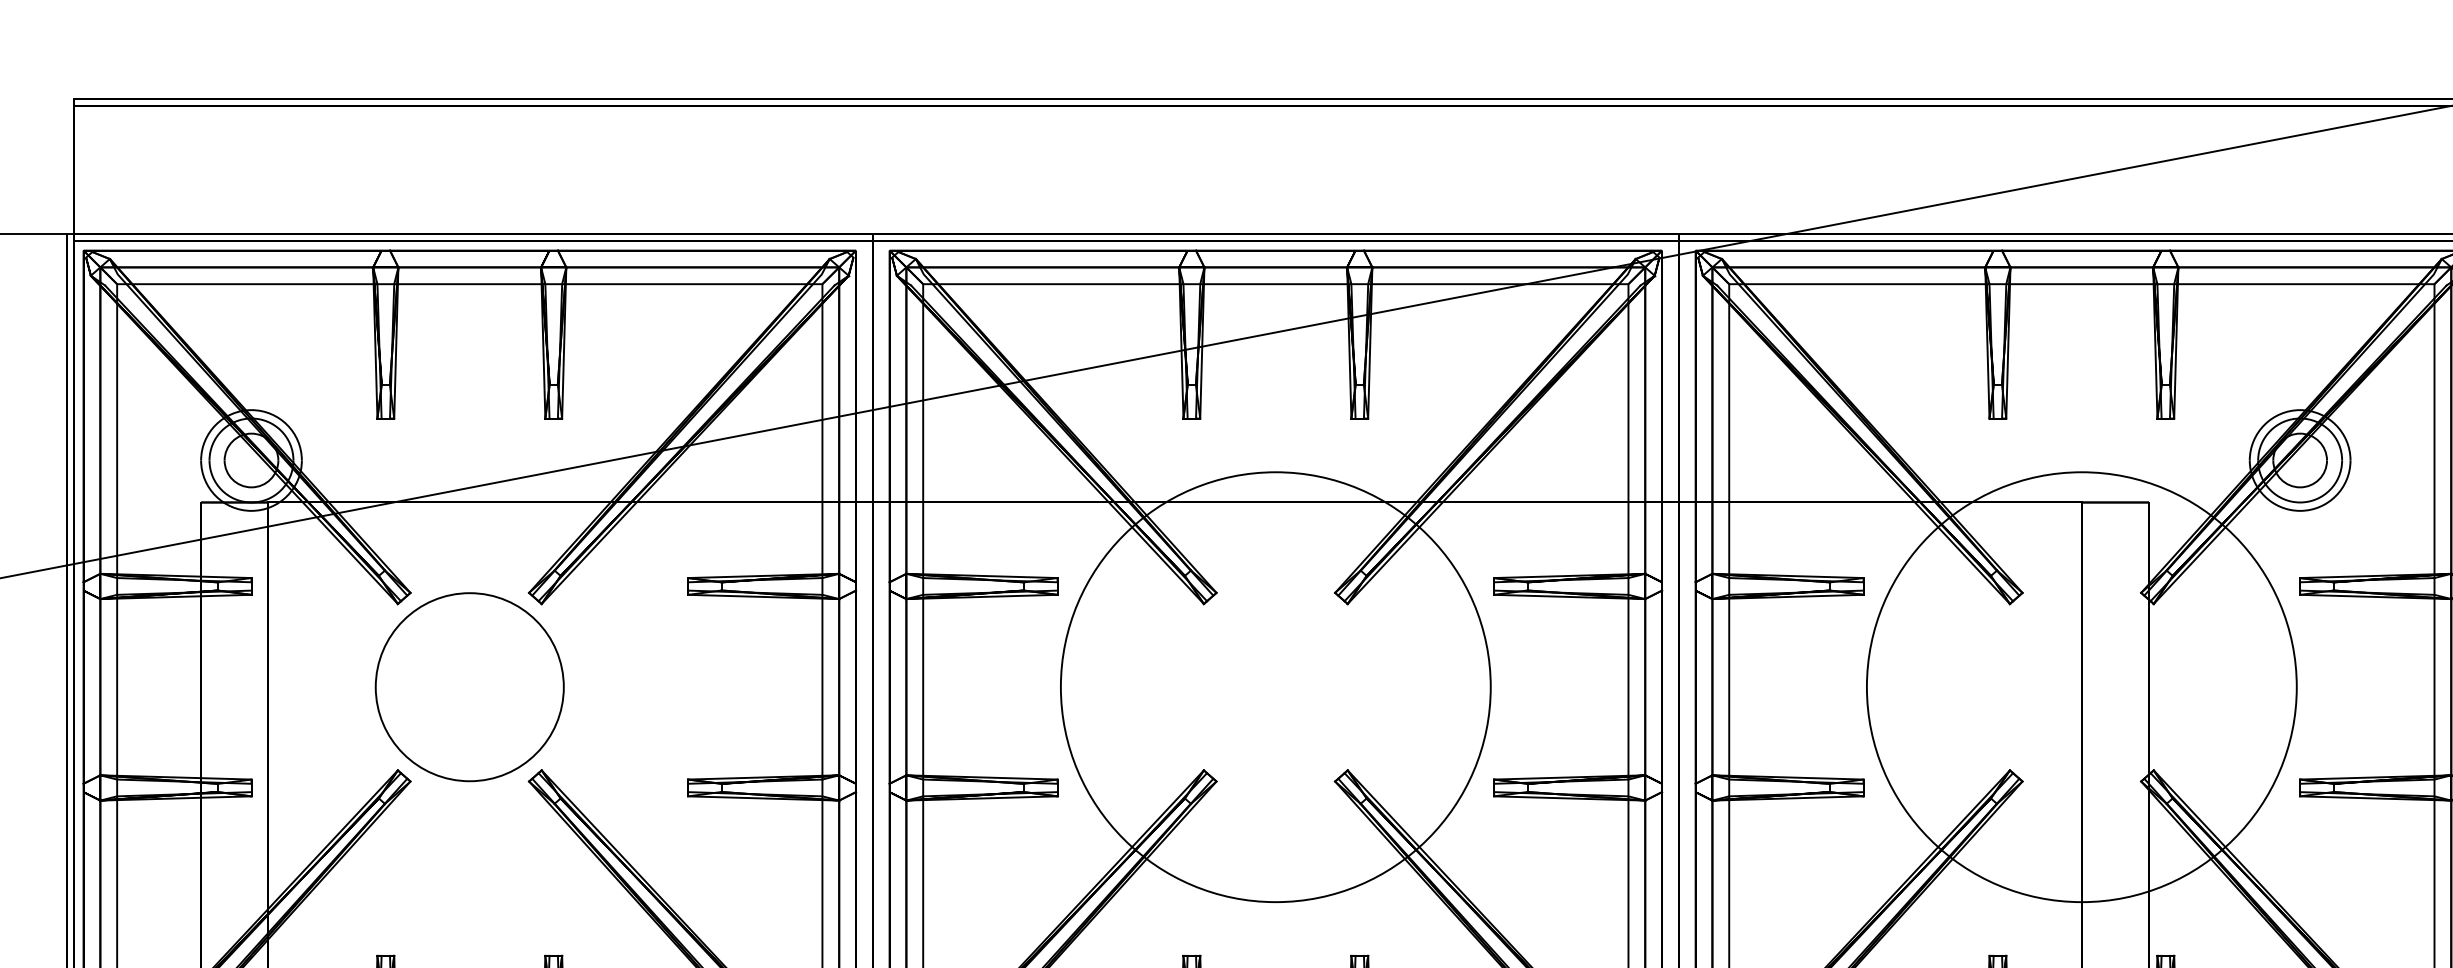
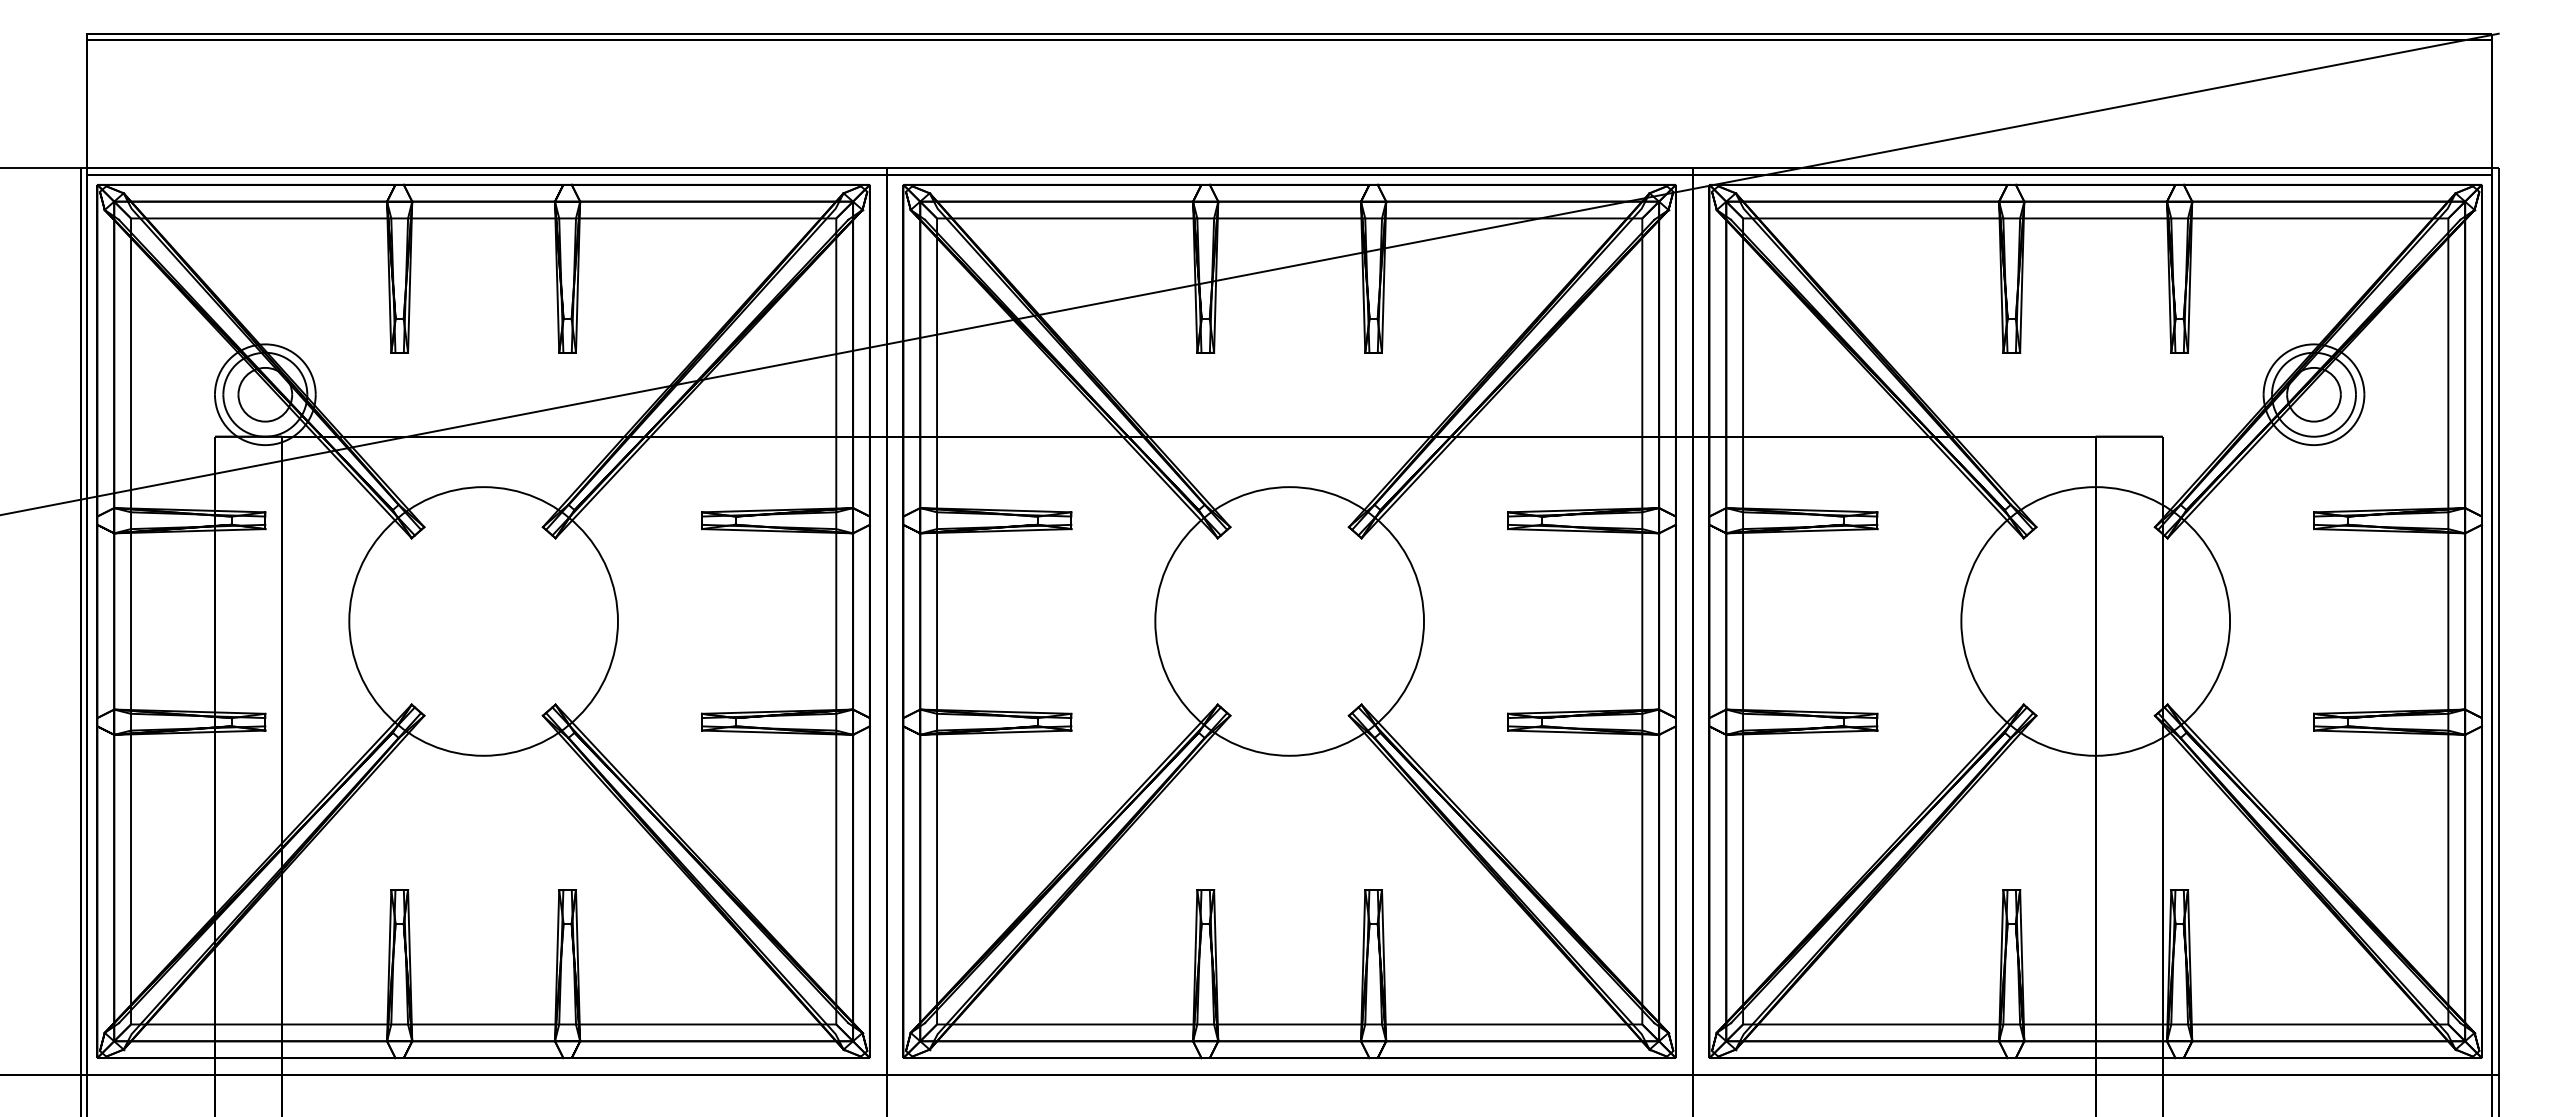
circle: (469, 687) -> (483, 621), size x1.43
circle: (1275, 687) -> (1289, 621), size x0.62
circle: (2081, 687) -> (2095, 621), size x0.62

